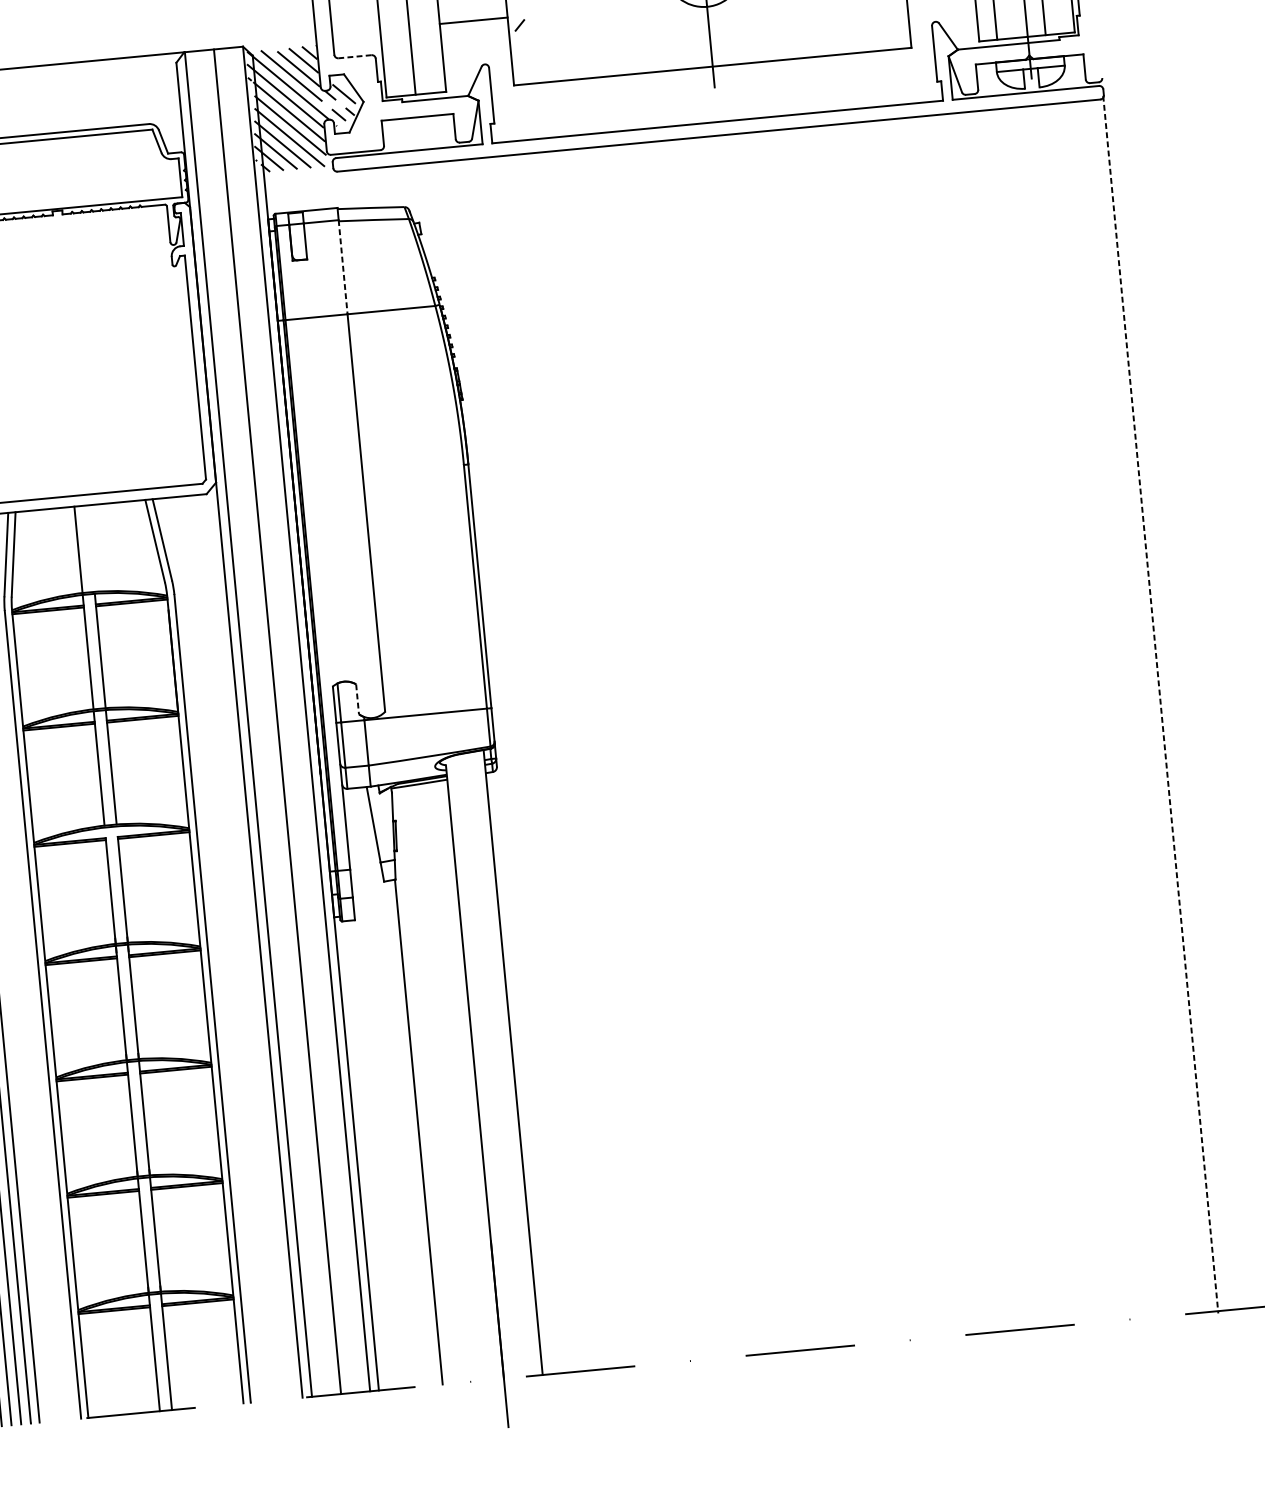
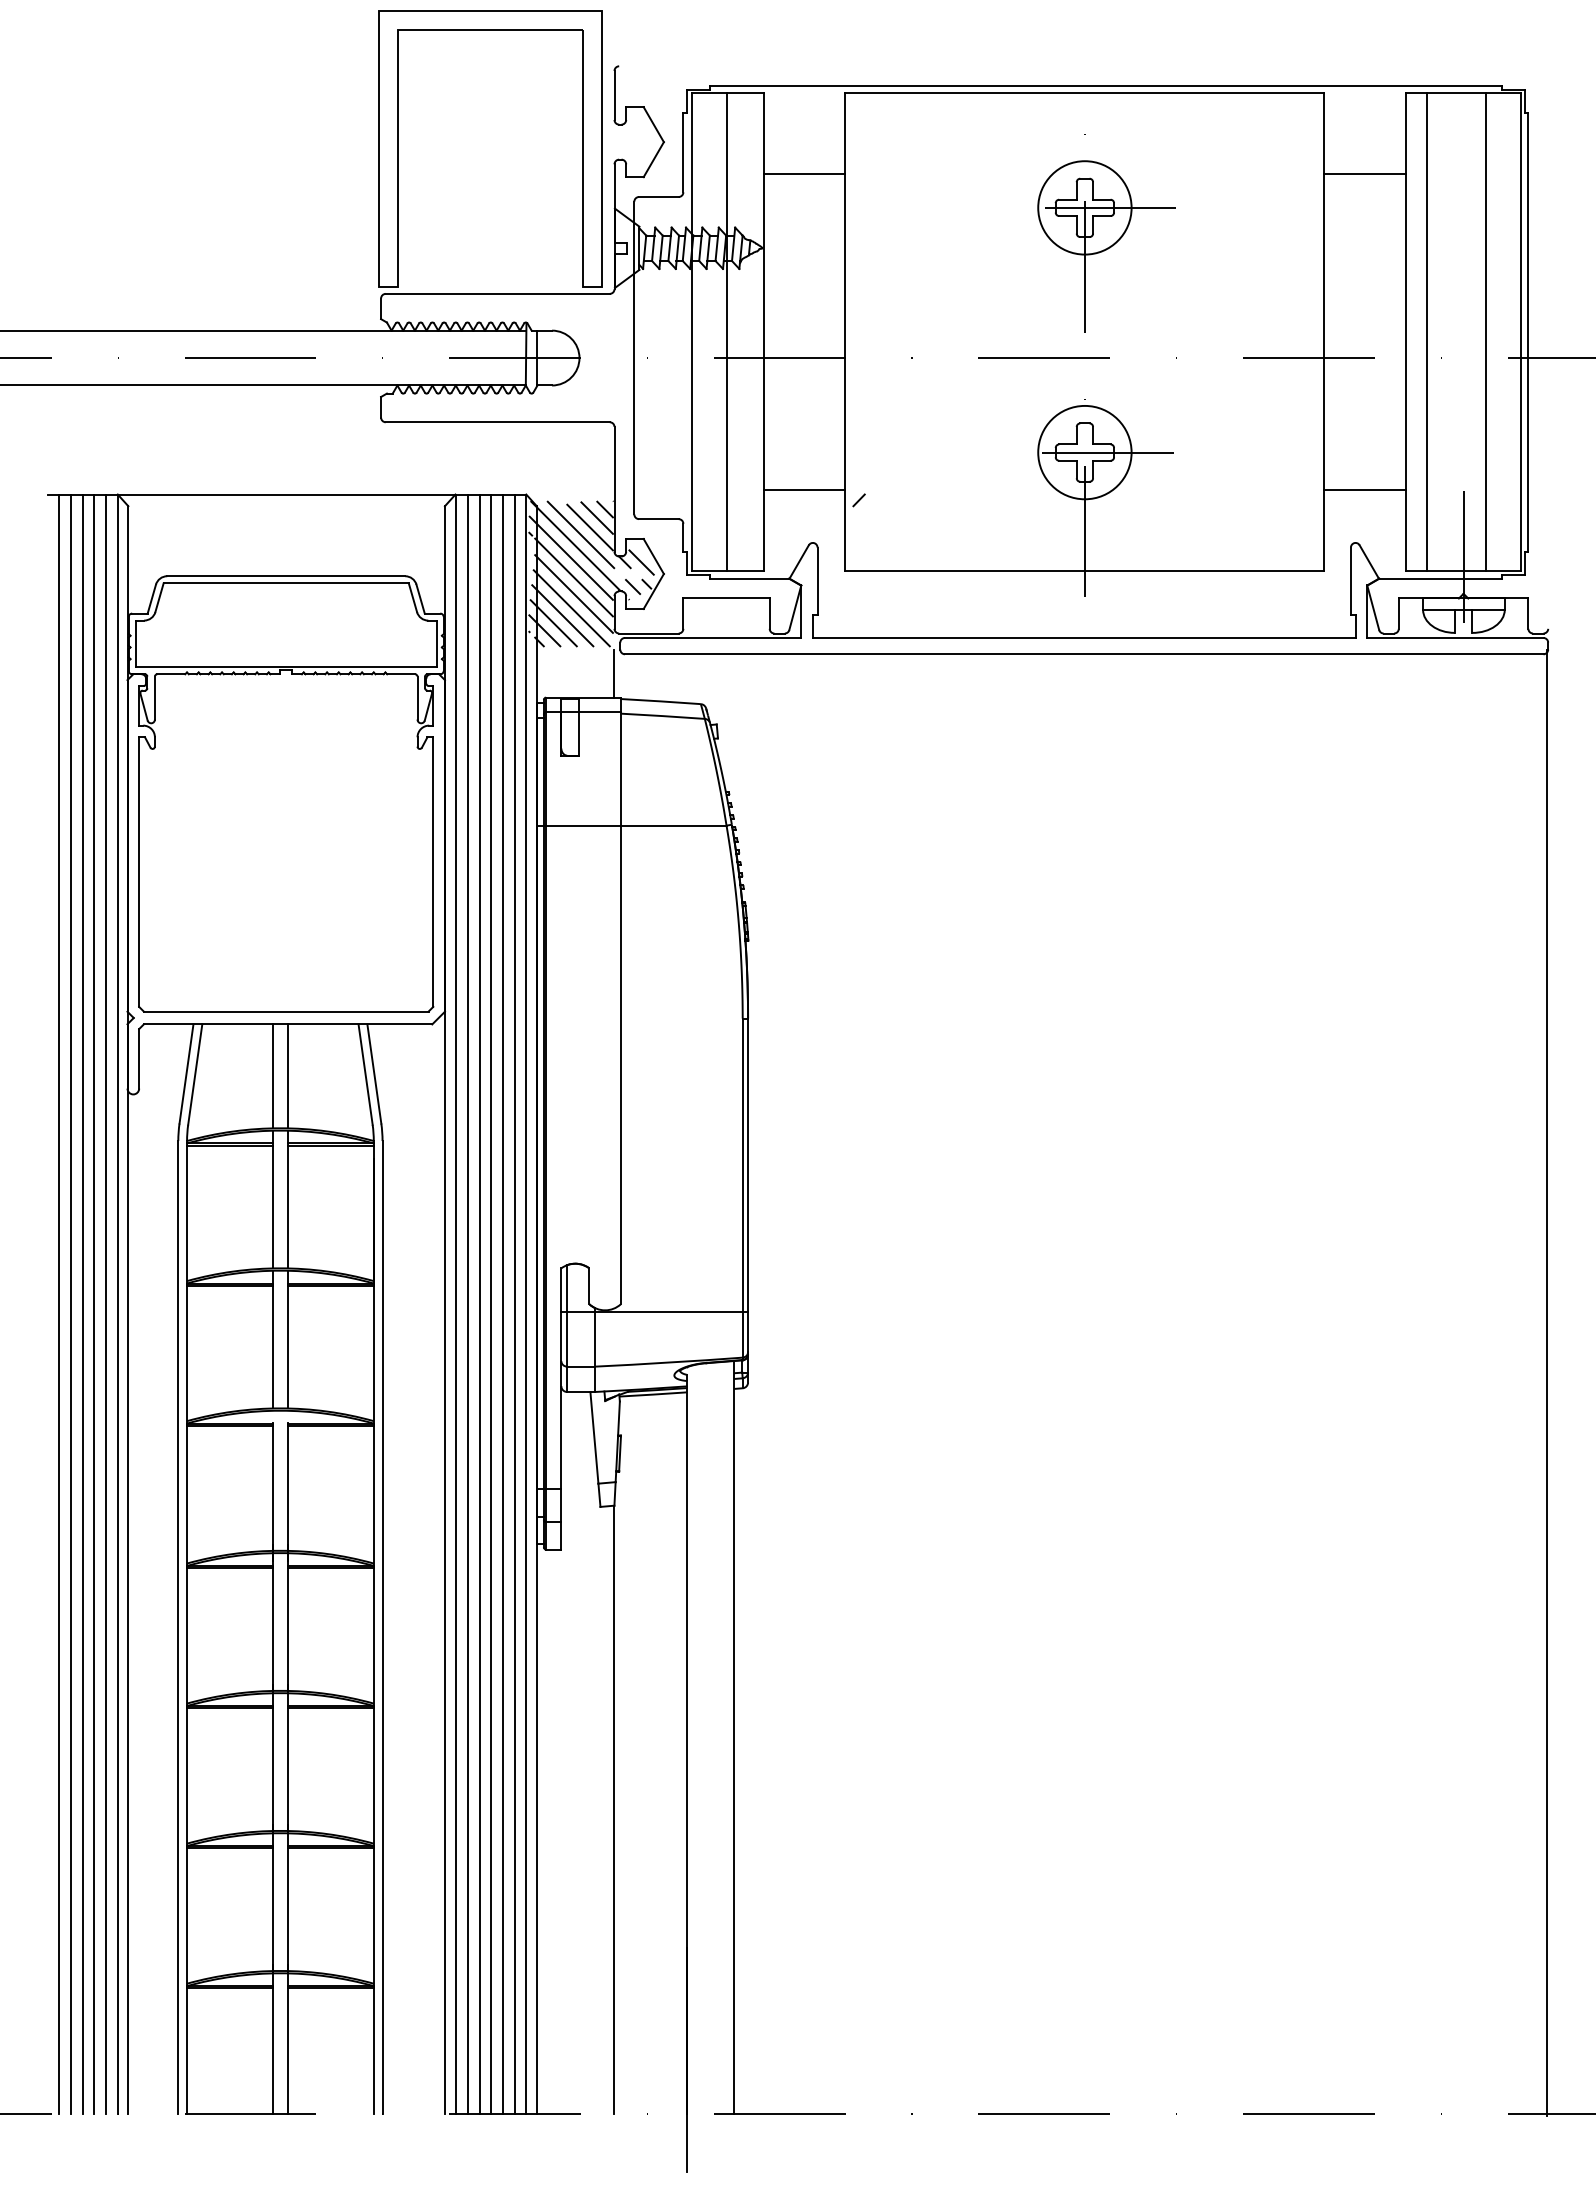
line: (354, 57) -> (658, 519), dashed -> solid
line: (329, 188) -> (613, 673), added
line: (342, 266) -> (620, 768), dashed -> solid
line: (90, 548) -> (287, 1076), added
line: (357, 699) -> (589, 1286), dashed -> solid
line: (1160, 704) -> (1547, 1383), dashed -> solid
line: (296, 719) -> (514, 1303), added
line: (286, 720) -> (502, 1303), added
line: (267, 722) -> (479, 1303), added
line: (257, 723) -> (467, 1303), added

